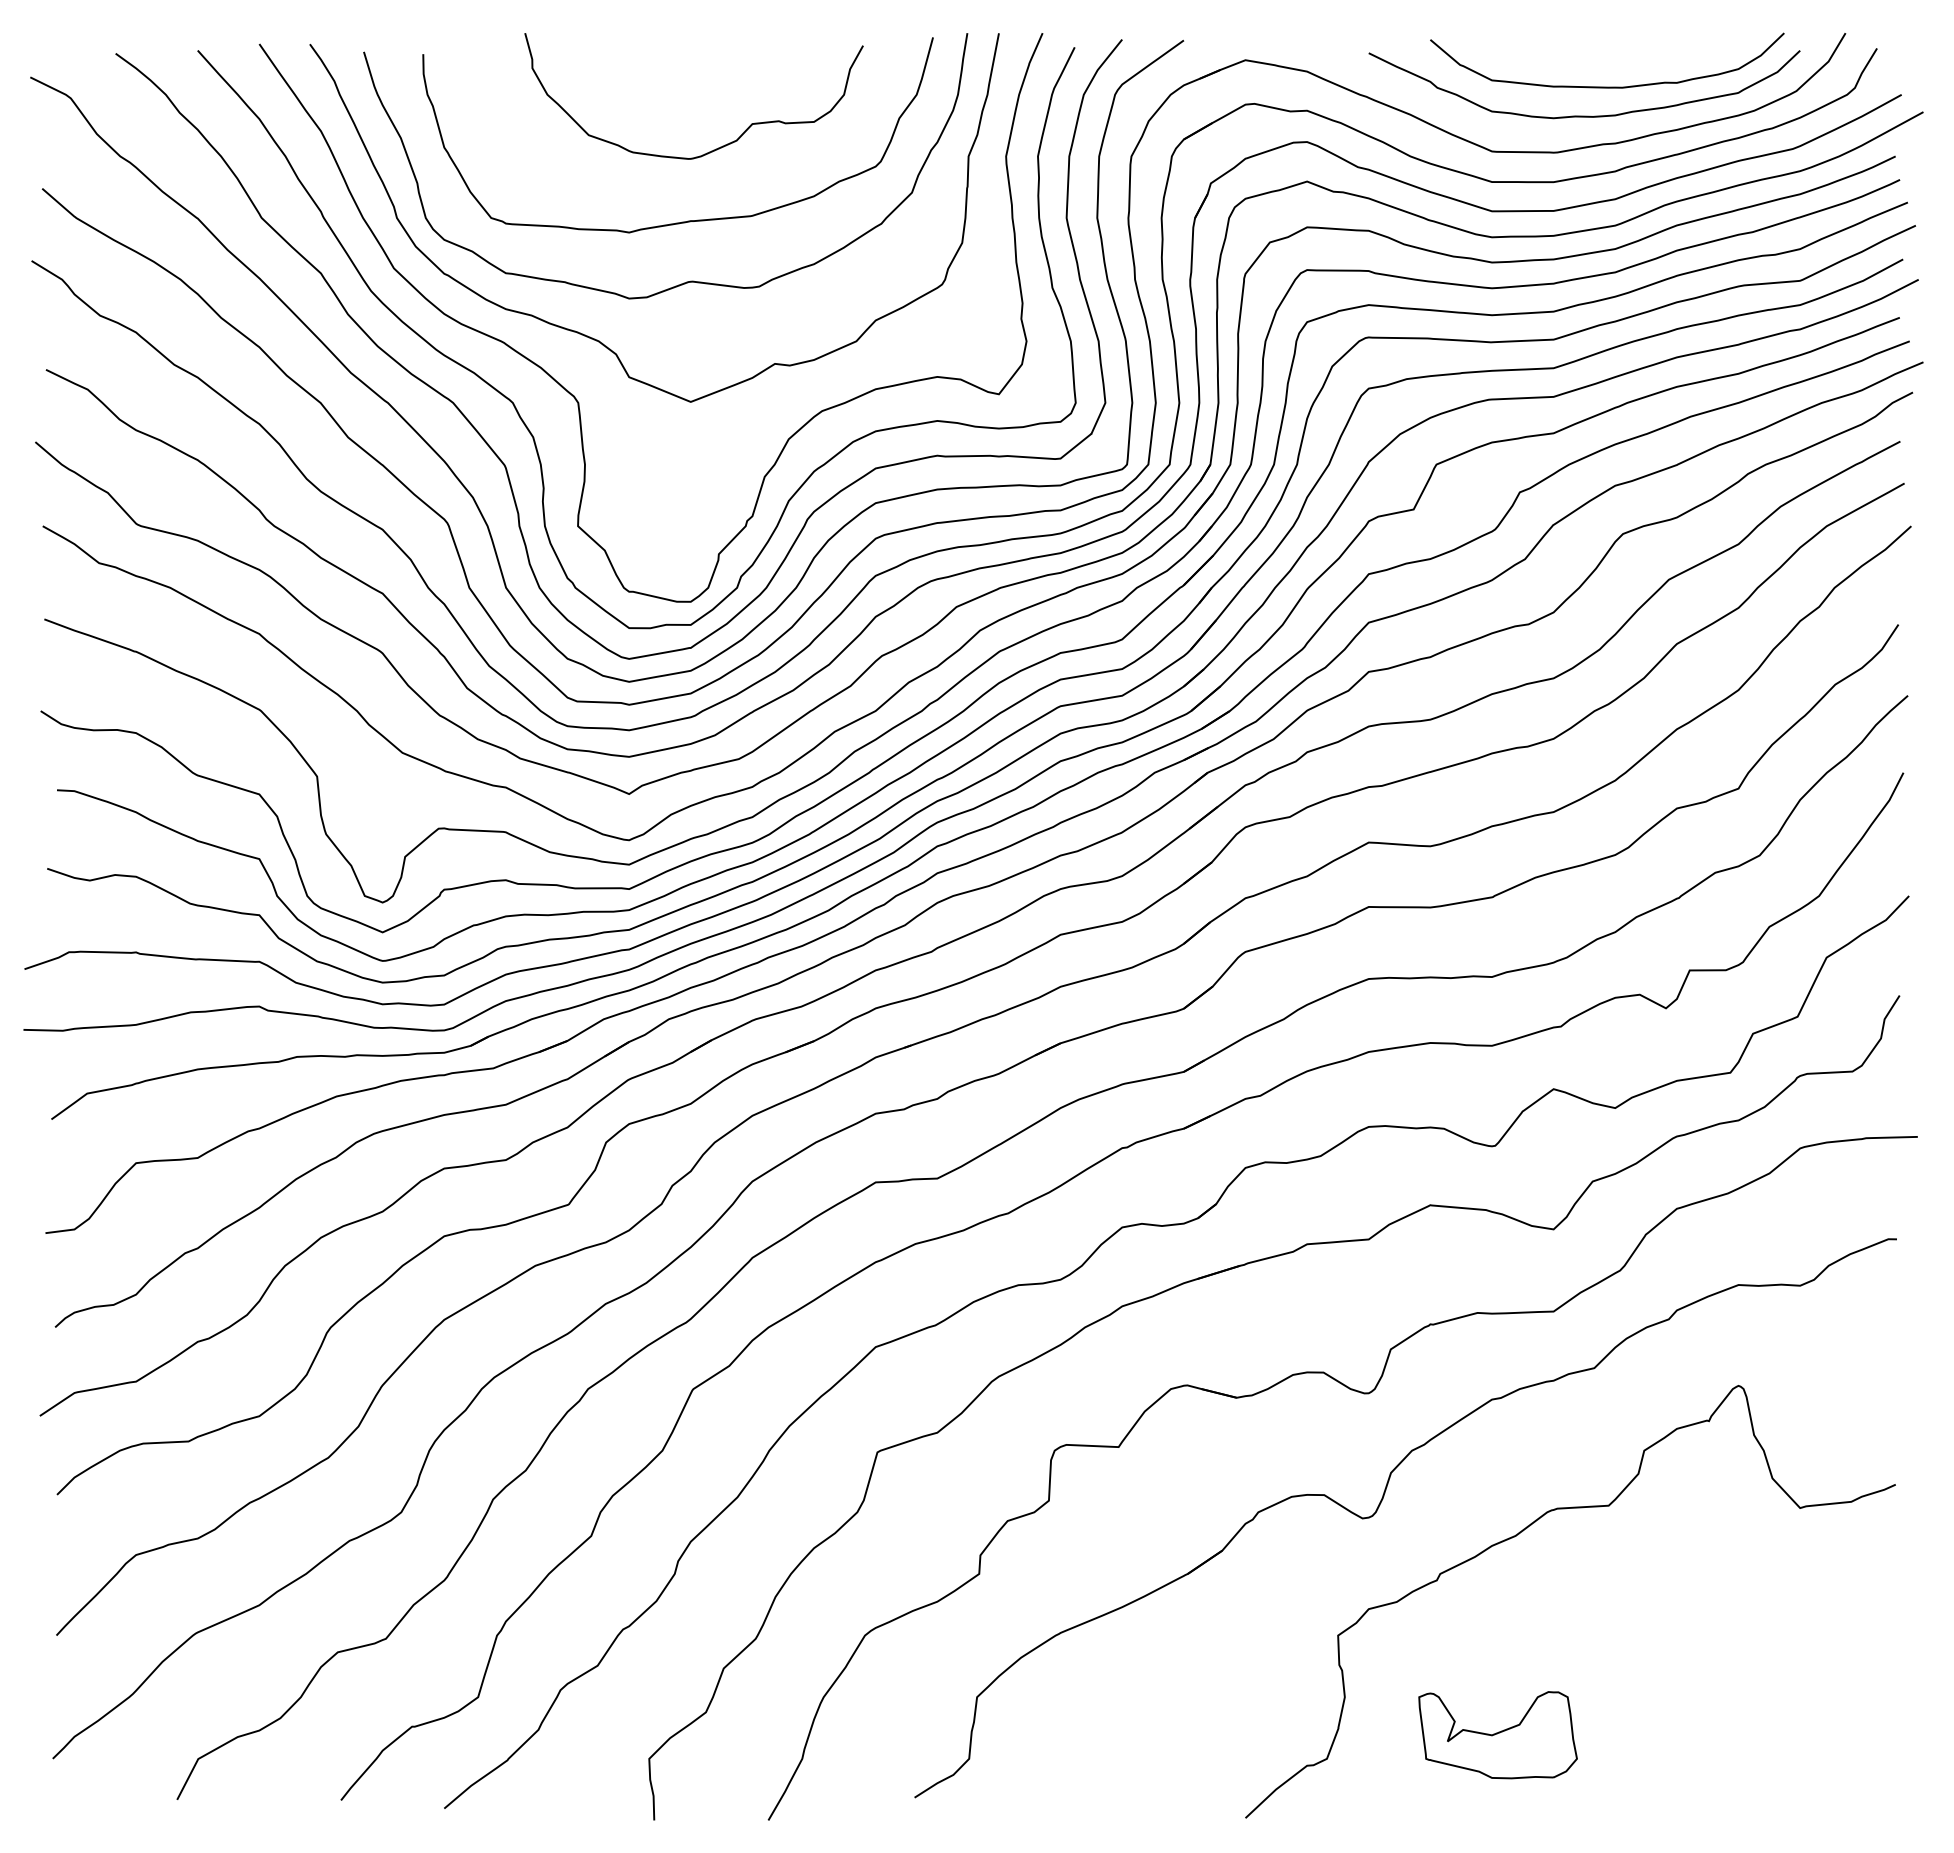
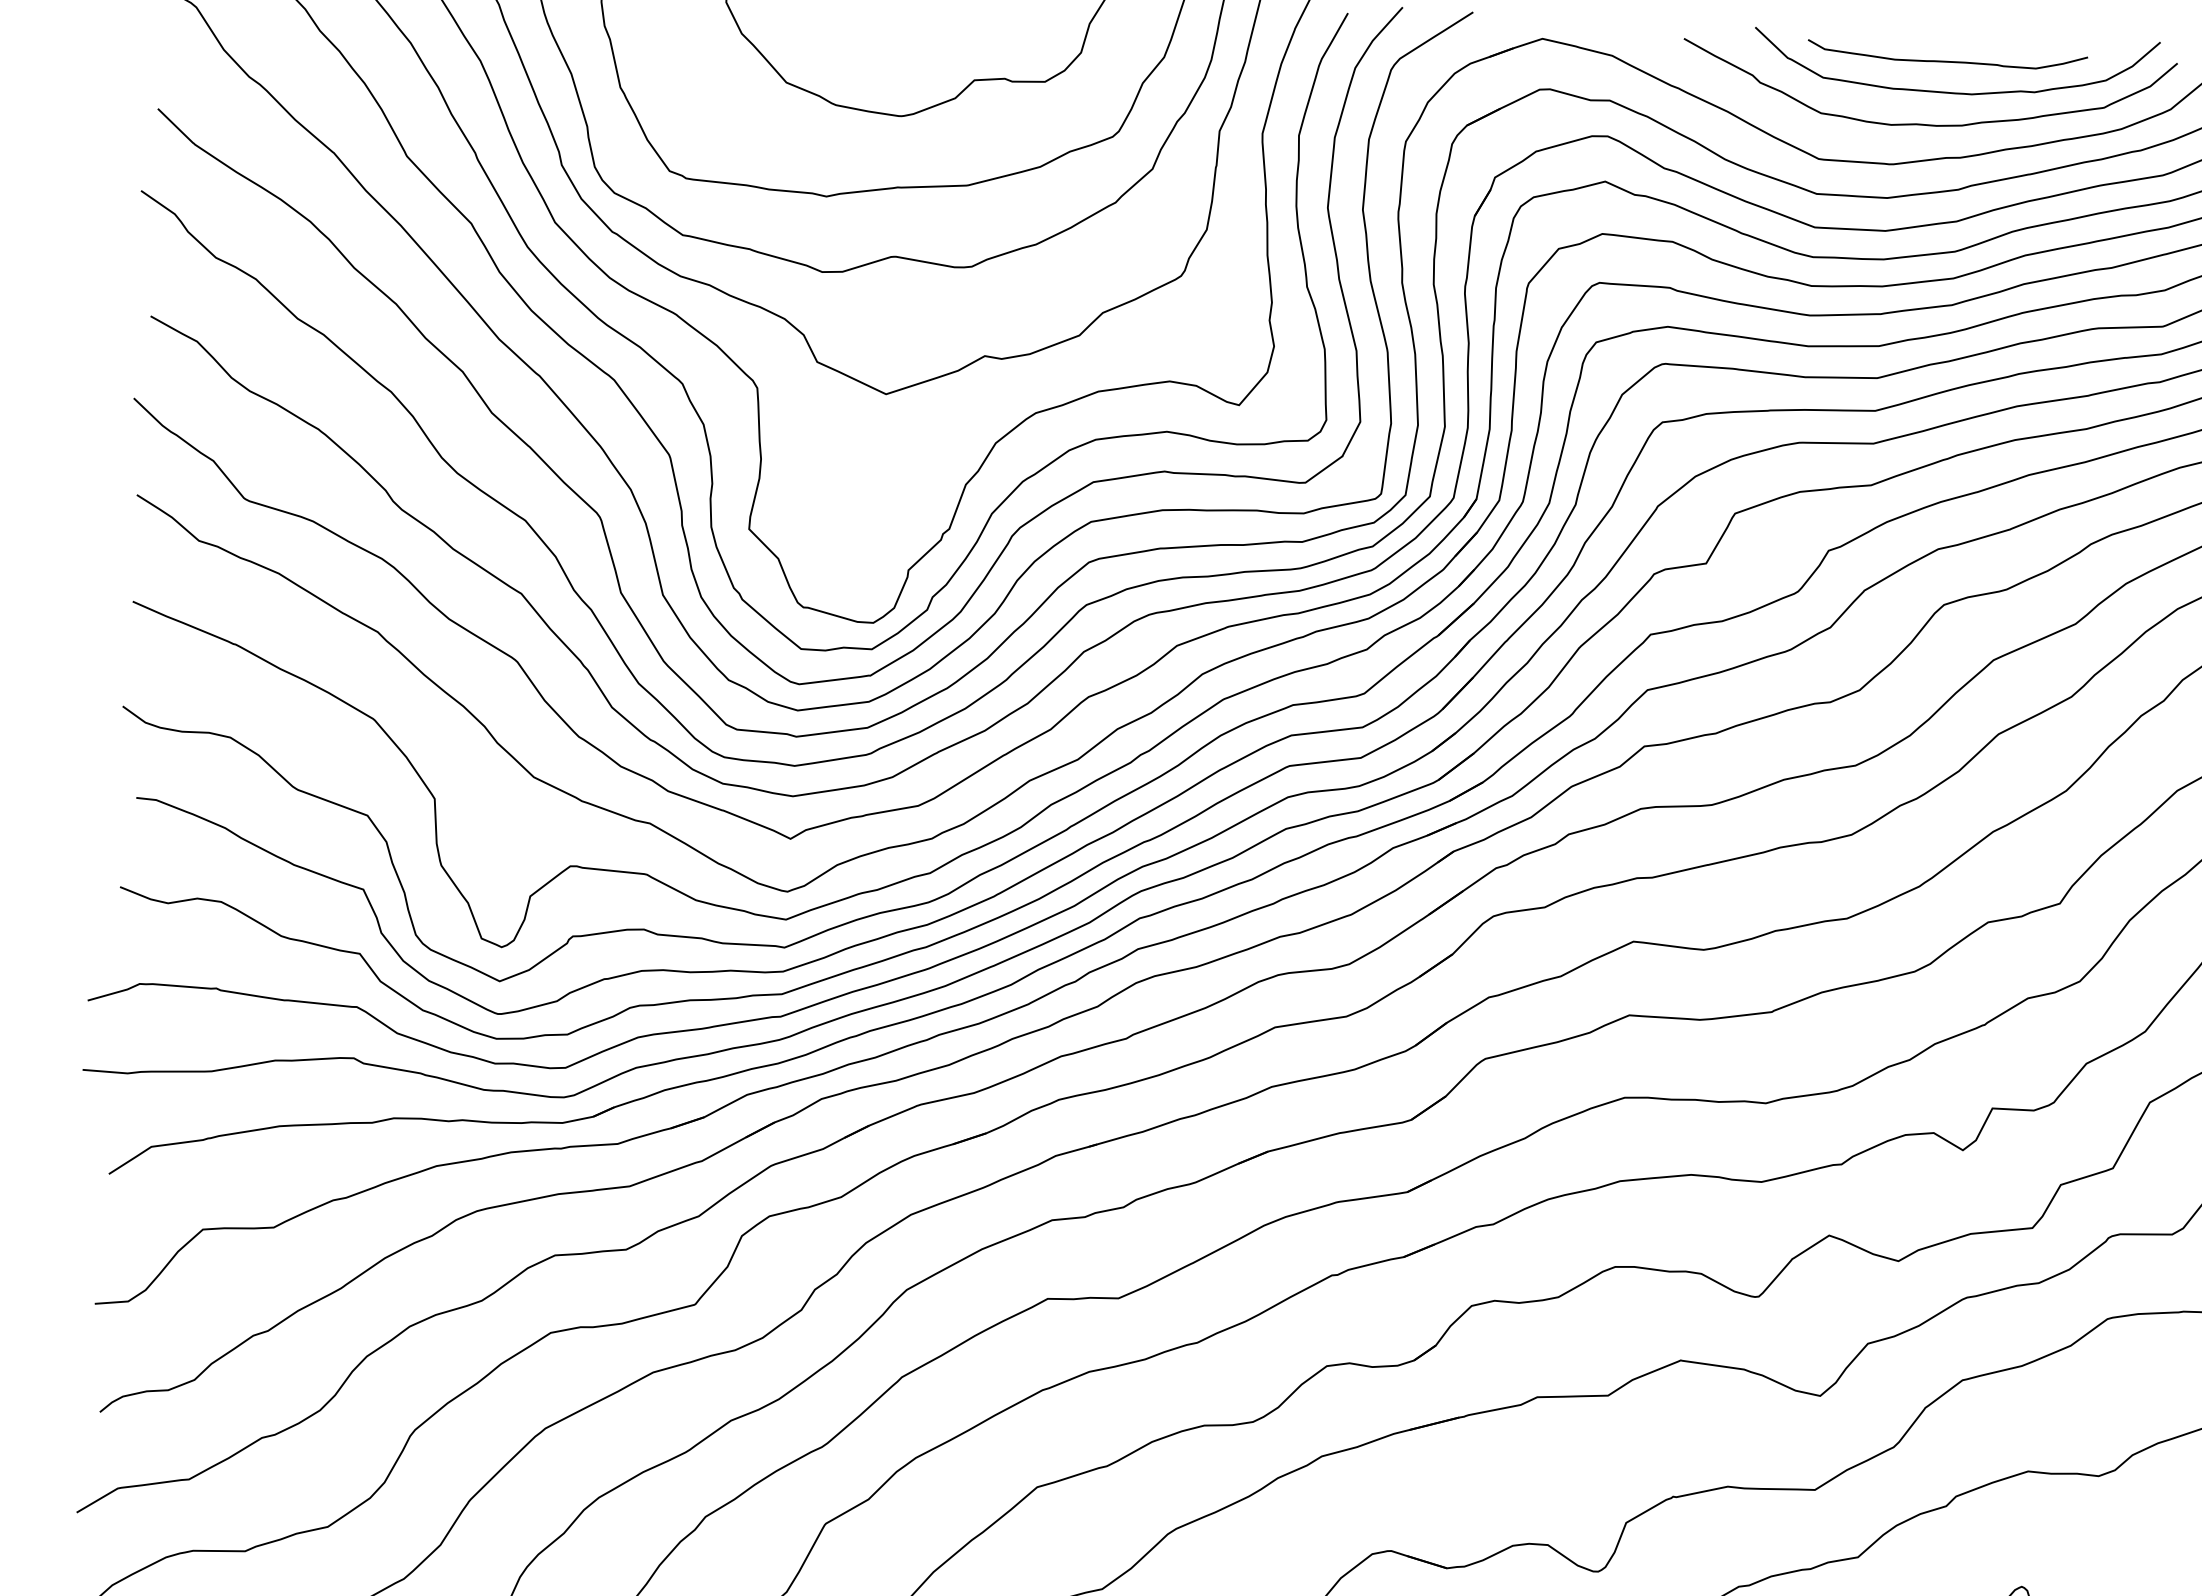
curve: (1598, 59) -> (1946, 60), added

